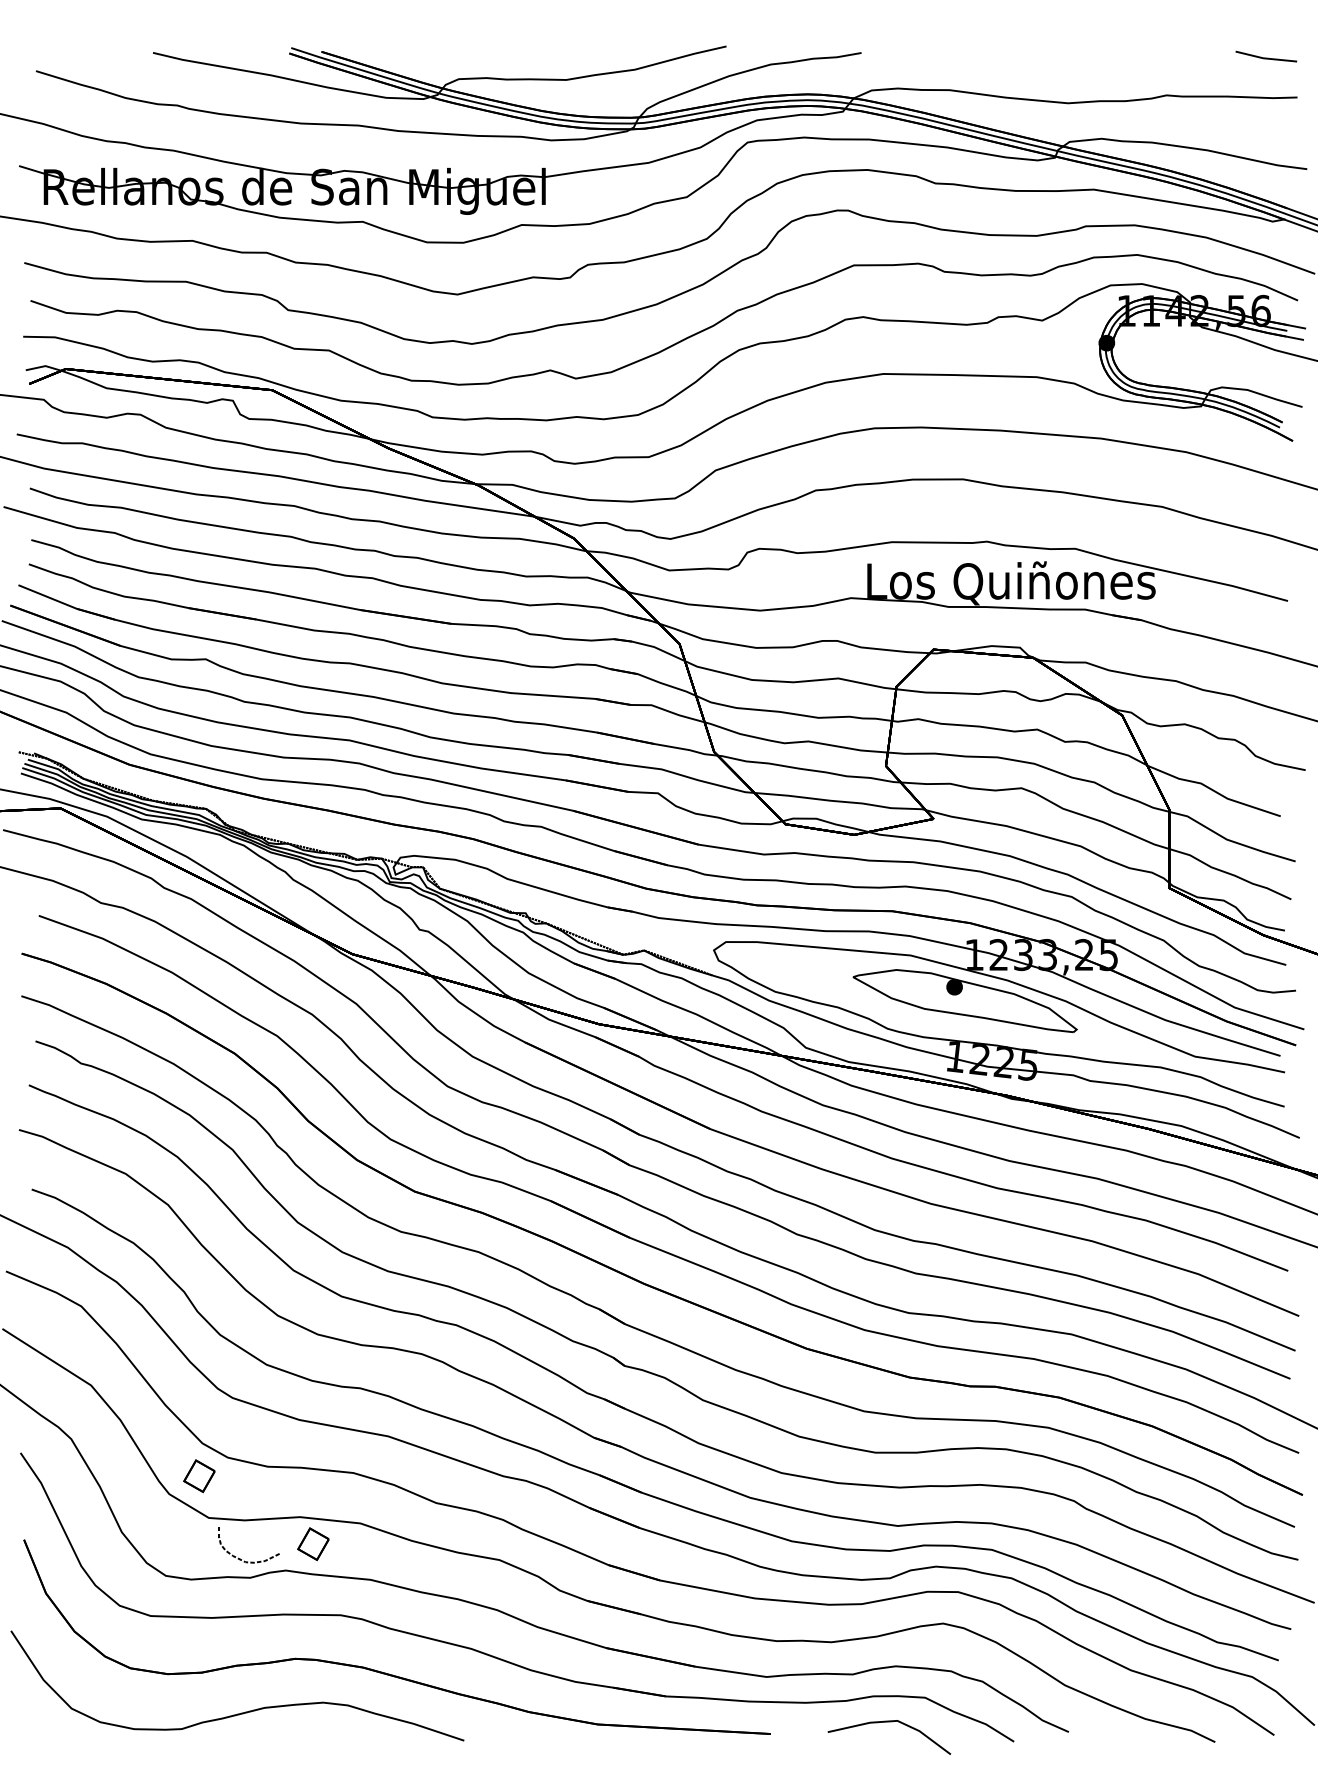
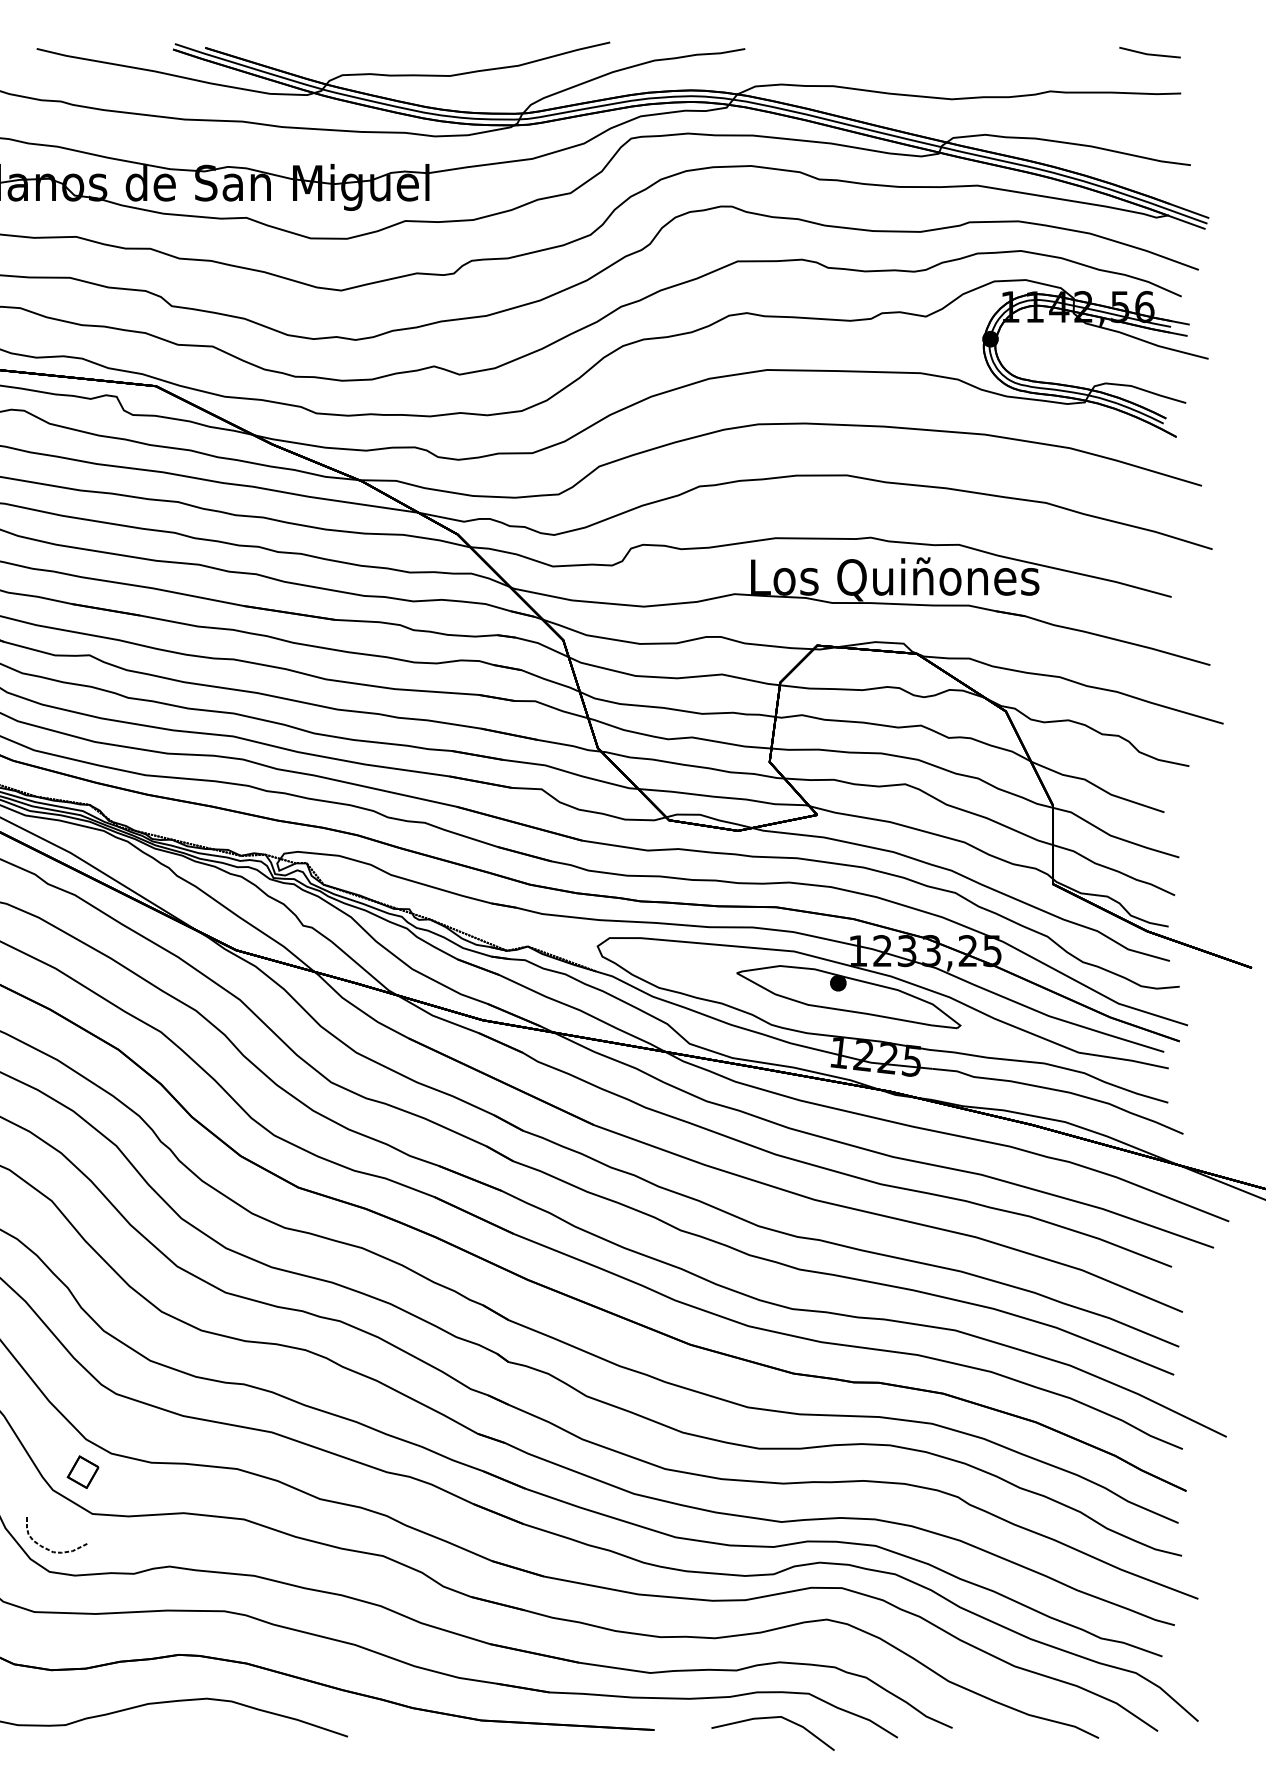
part: (313, 1544) -> (197, 1540), removed
curve: (242, 1559) -> (50, 1549), moved

